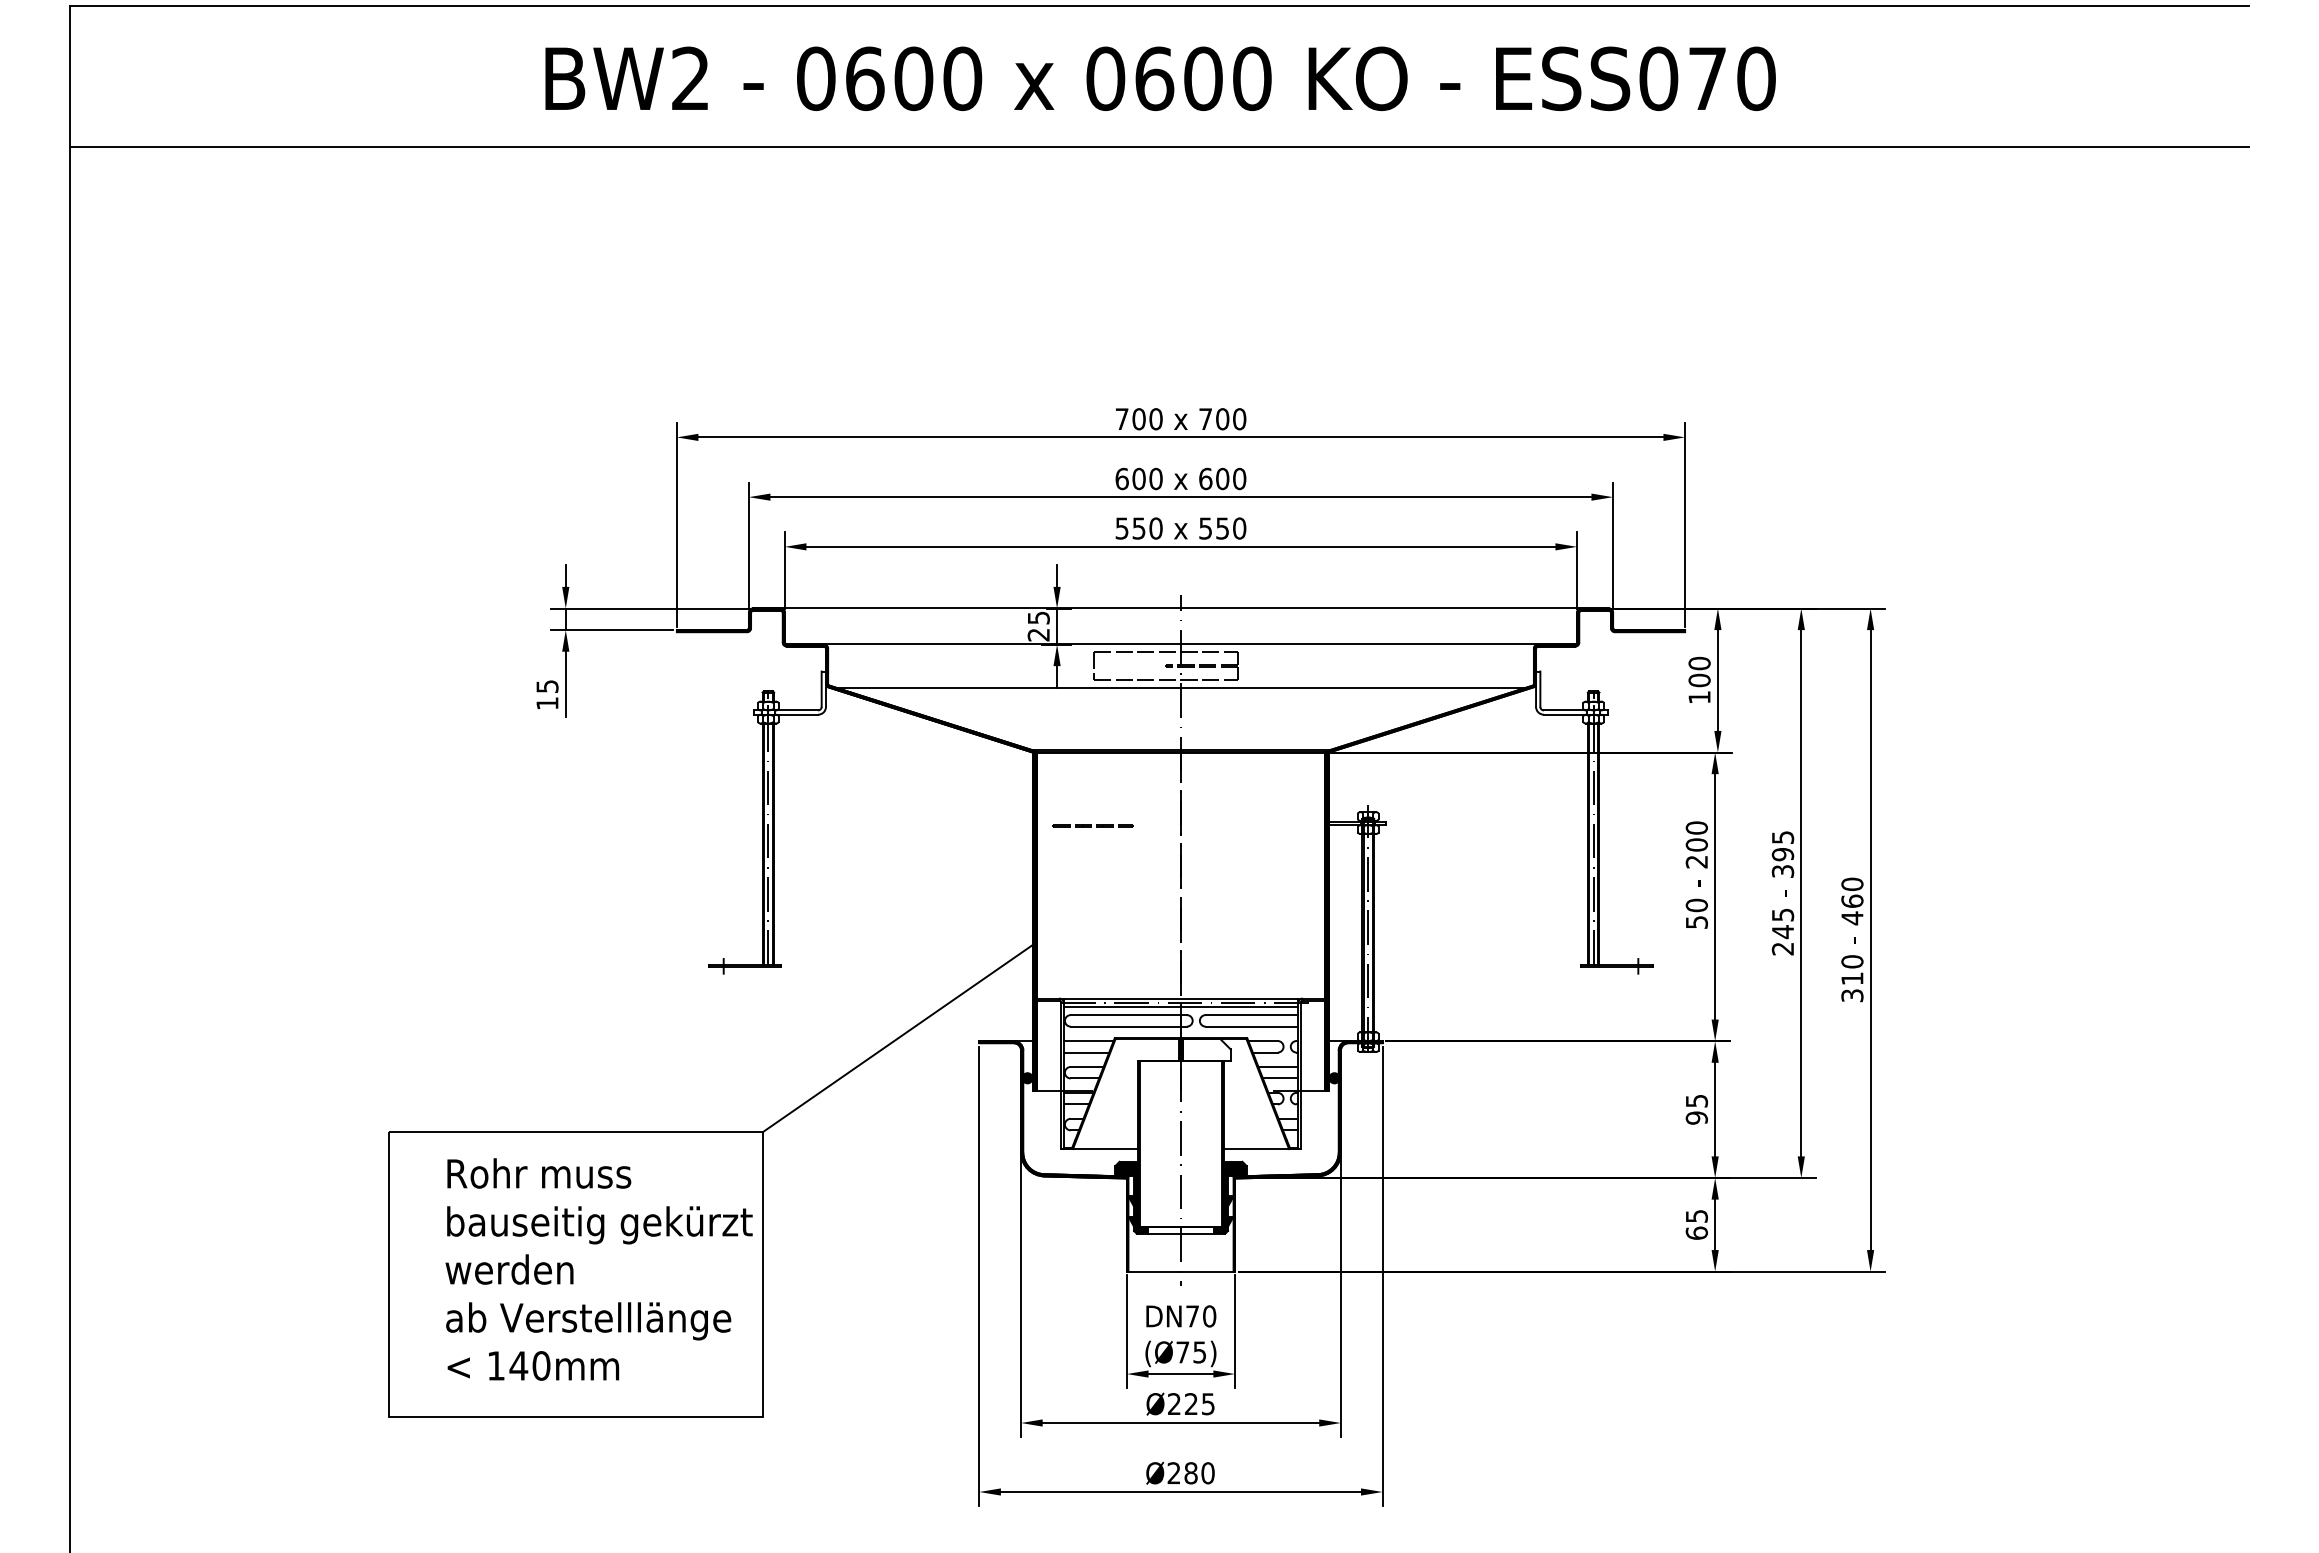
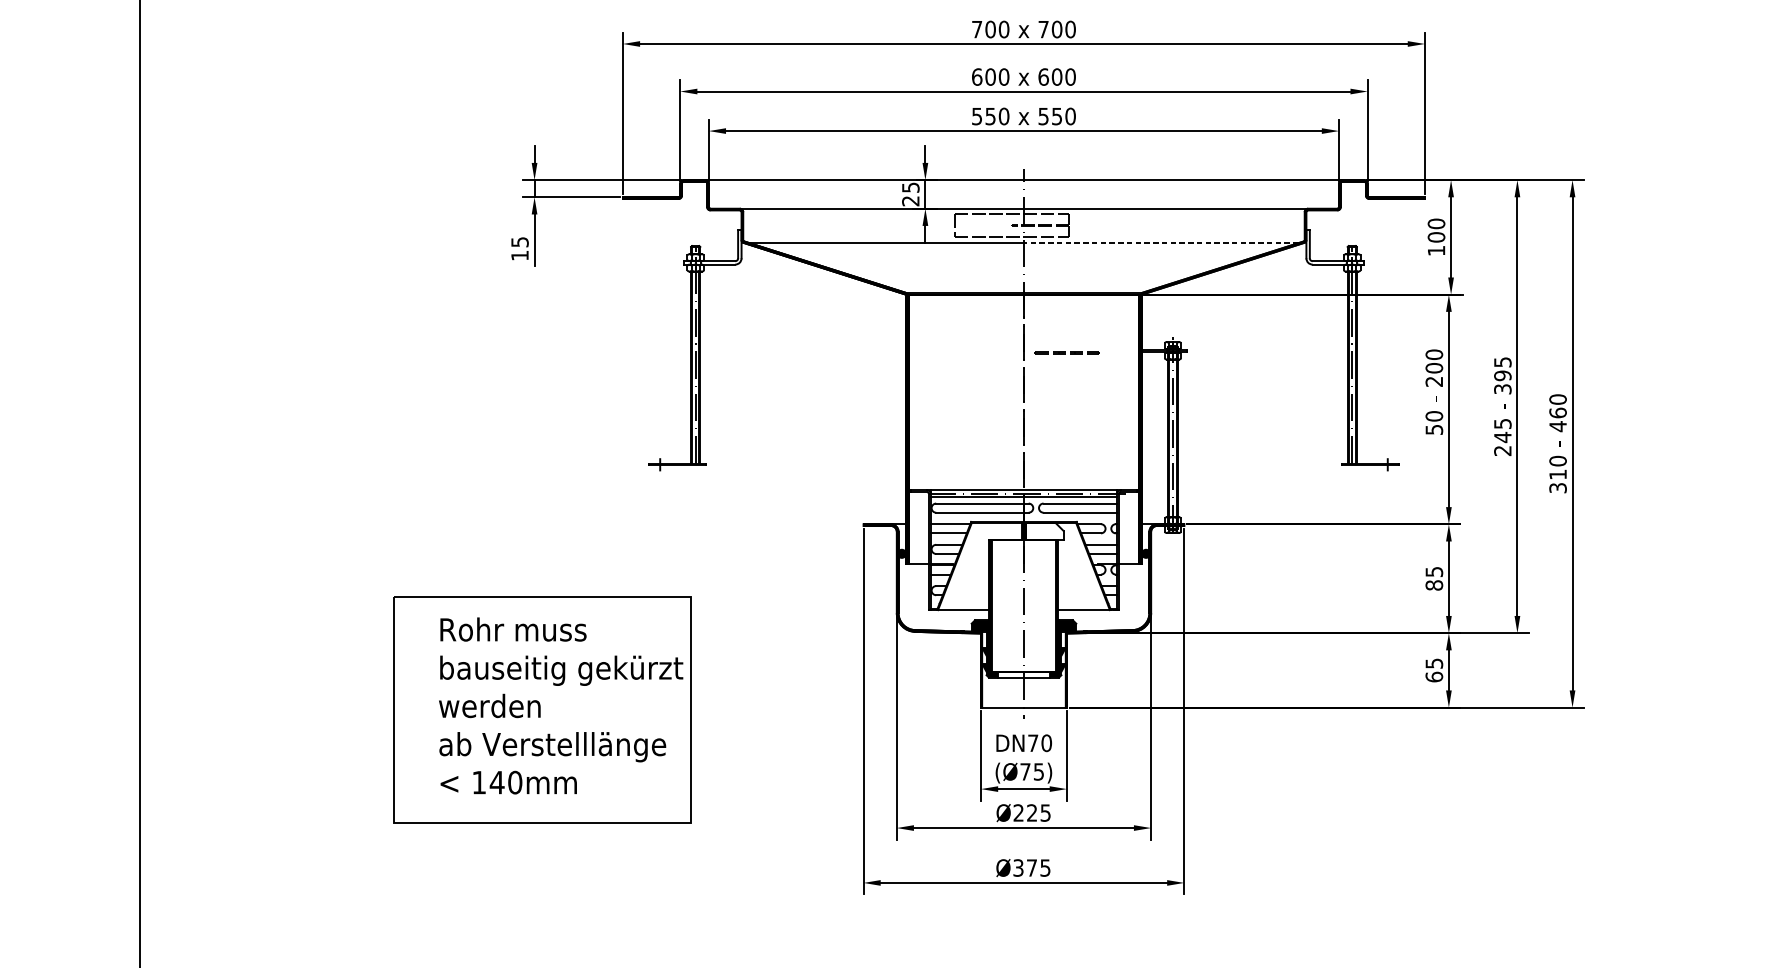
line: (1353, 687) -> (1161, 242), solid -> dashed
line: (1091, 825) -> (1065, 352), moved
line: (898, 1037) -> (799, 521), removed
text: (1696, 1117) -> (1434, 585), 95 -> 85
text: (1190, 1473) -> (1031, 868), Ø280 -> Ø375

